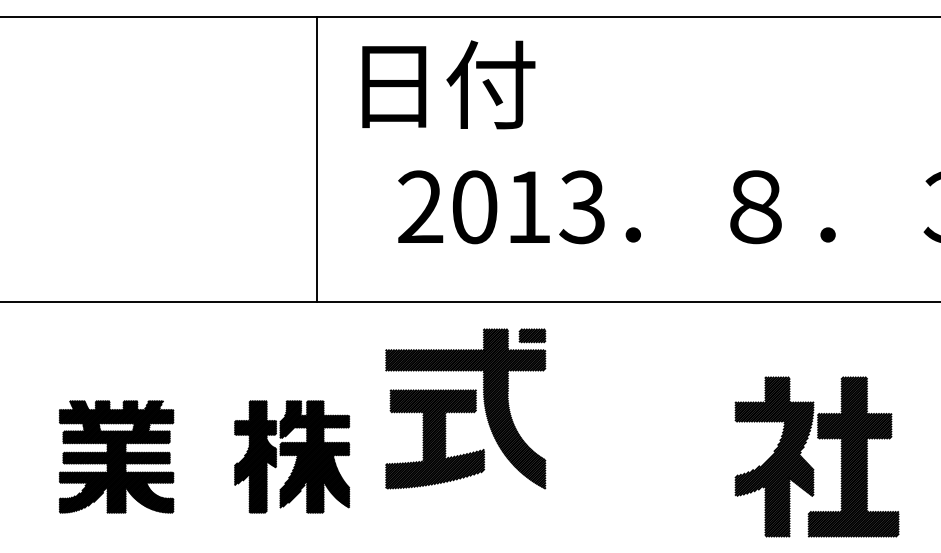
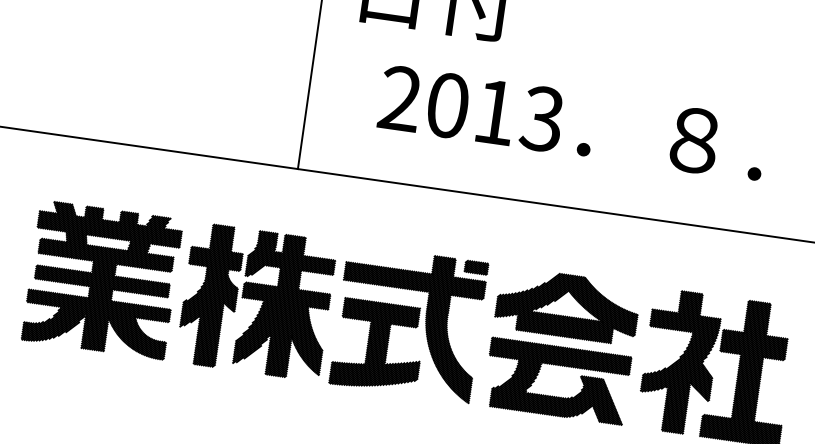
part: (465, 408) -> (408, 323), moved
part: (640, 411) -> (567, 305), added
part: (116, 456) -> (102, 279), size x1.43
part: (291, 456) -> (256, 301), size x1.43
part: (640, 514) -> (554, 395), added

